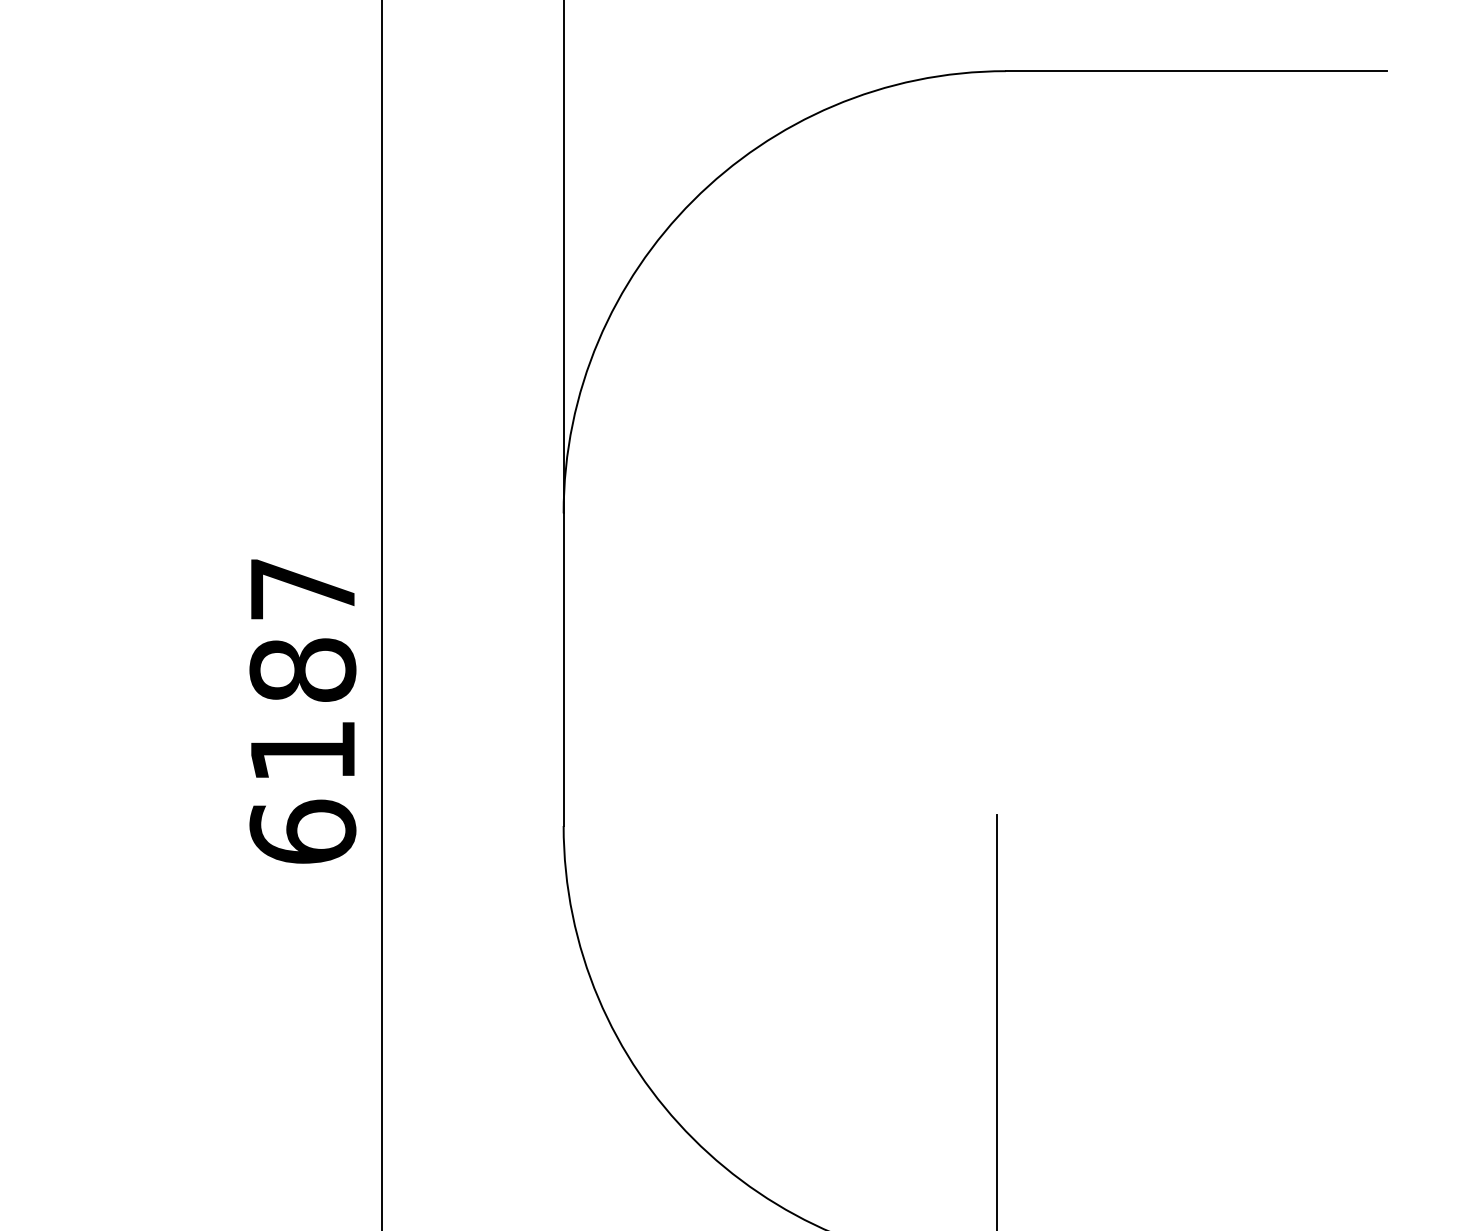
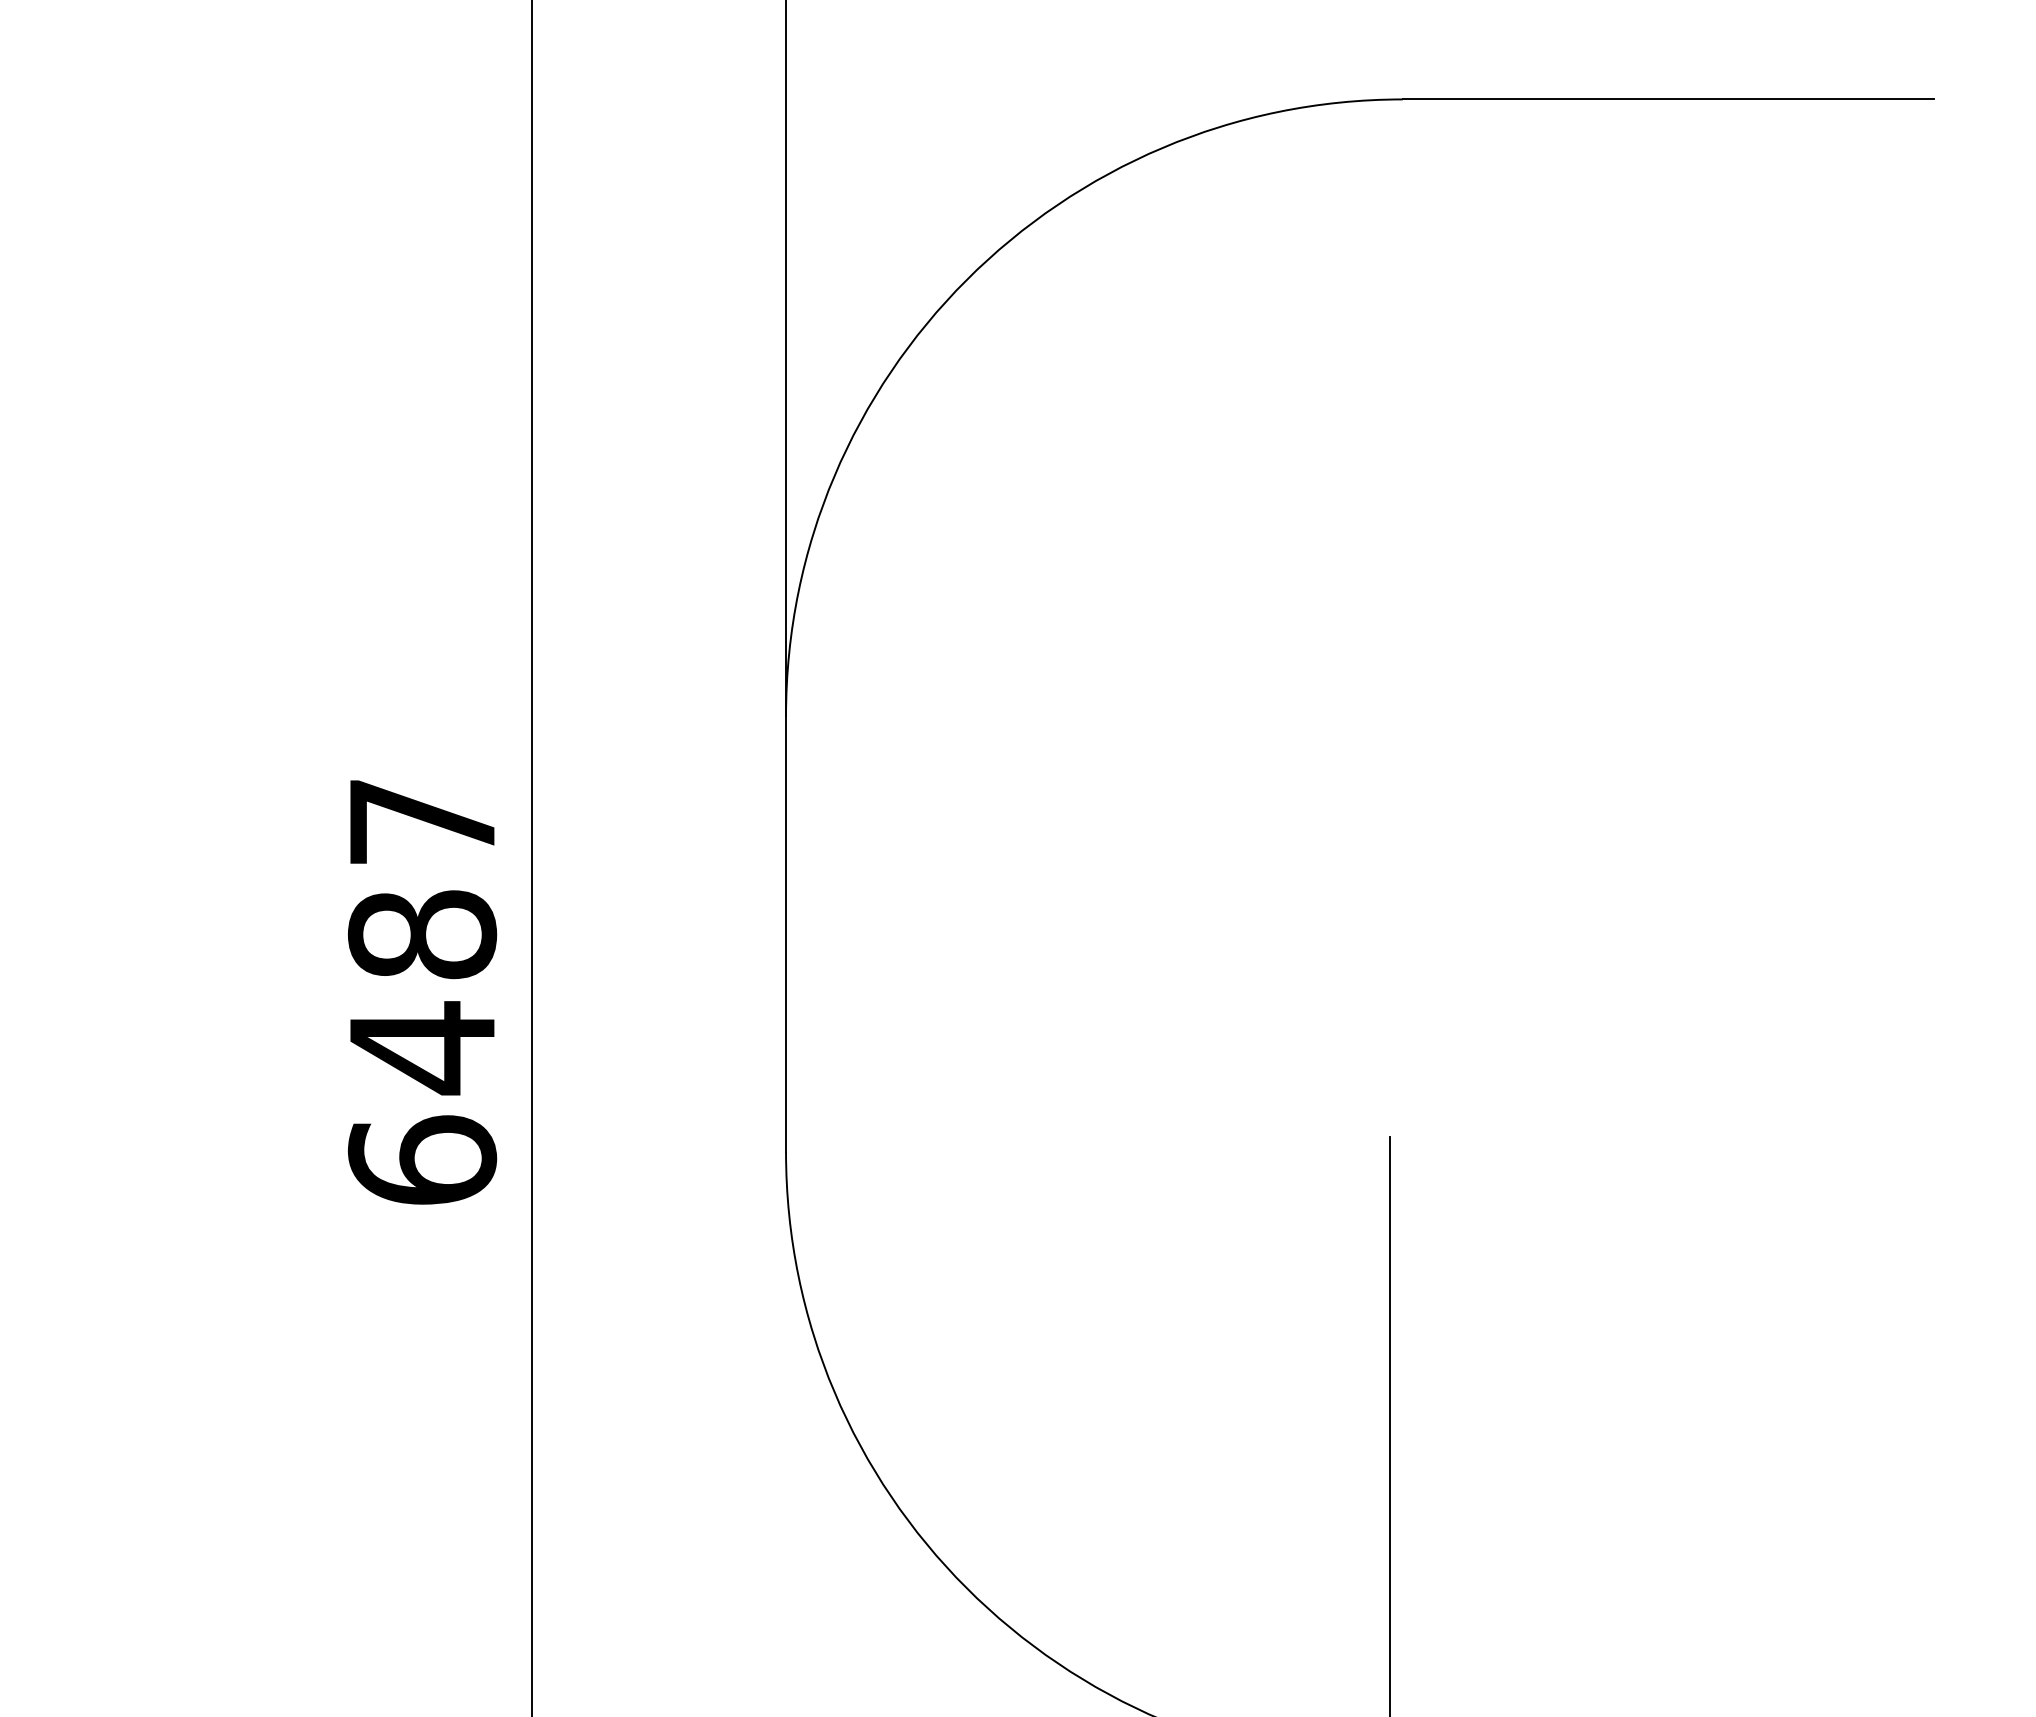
text: (302, 751) -> (422, 1048), 6187 -> 6487

